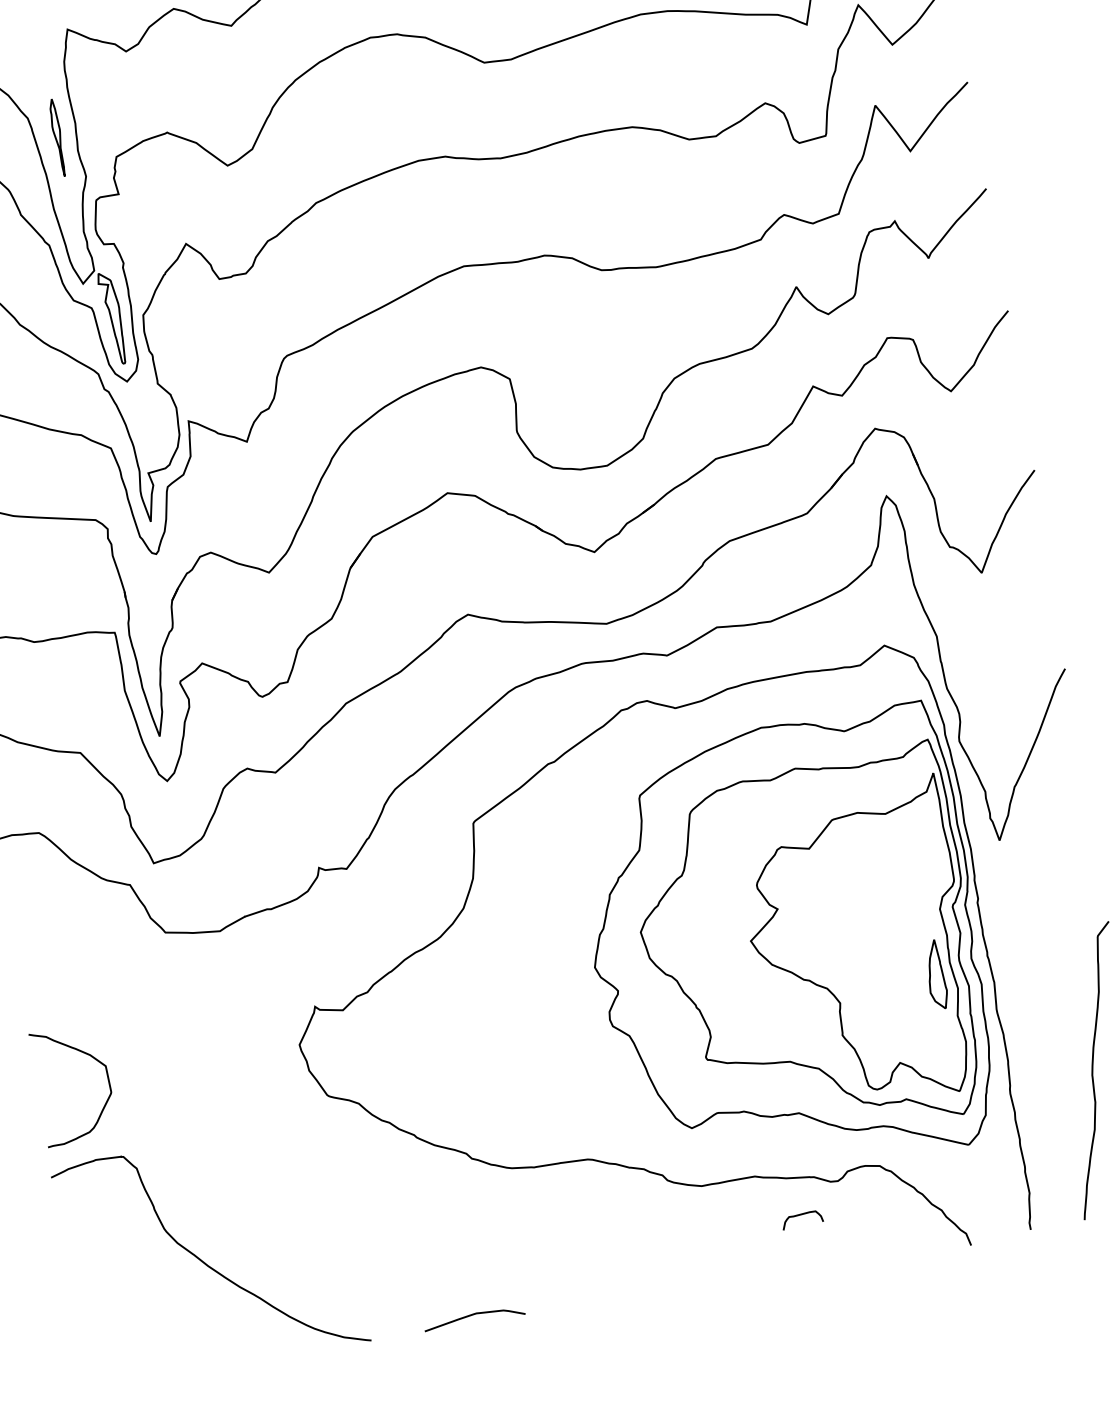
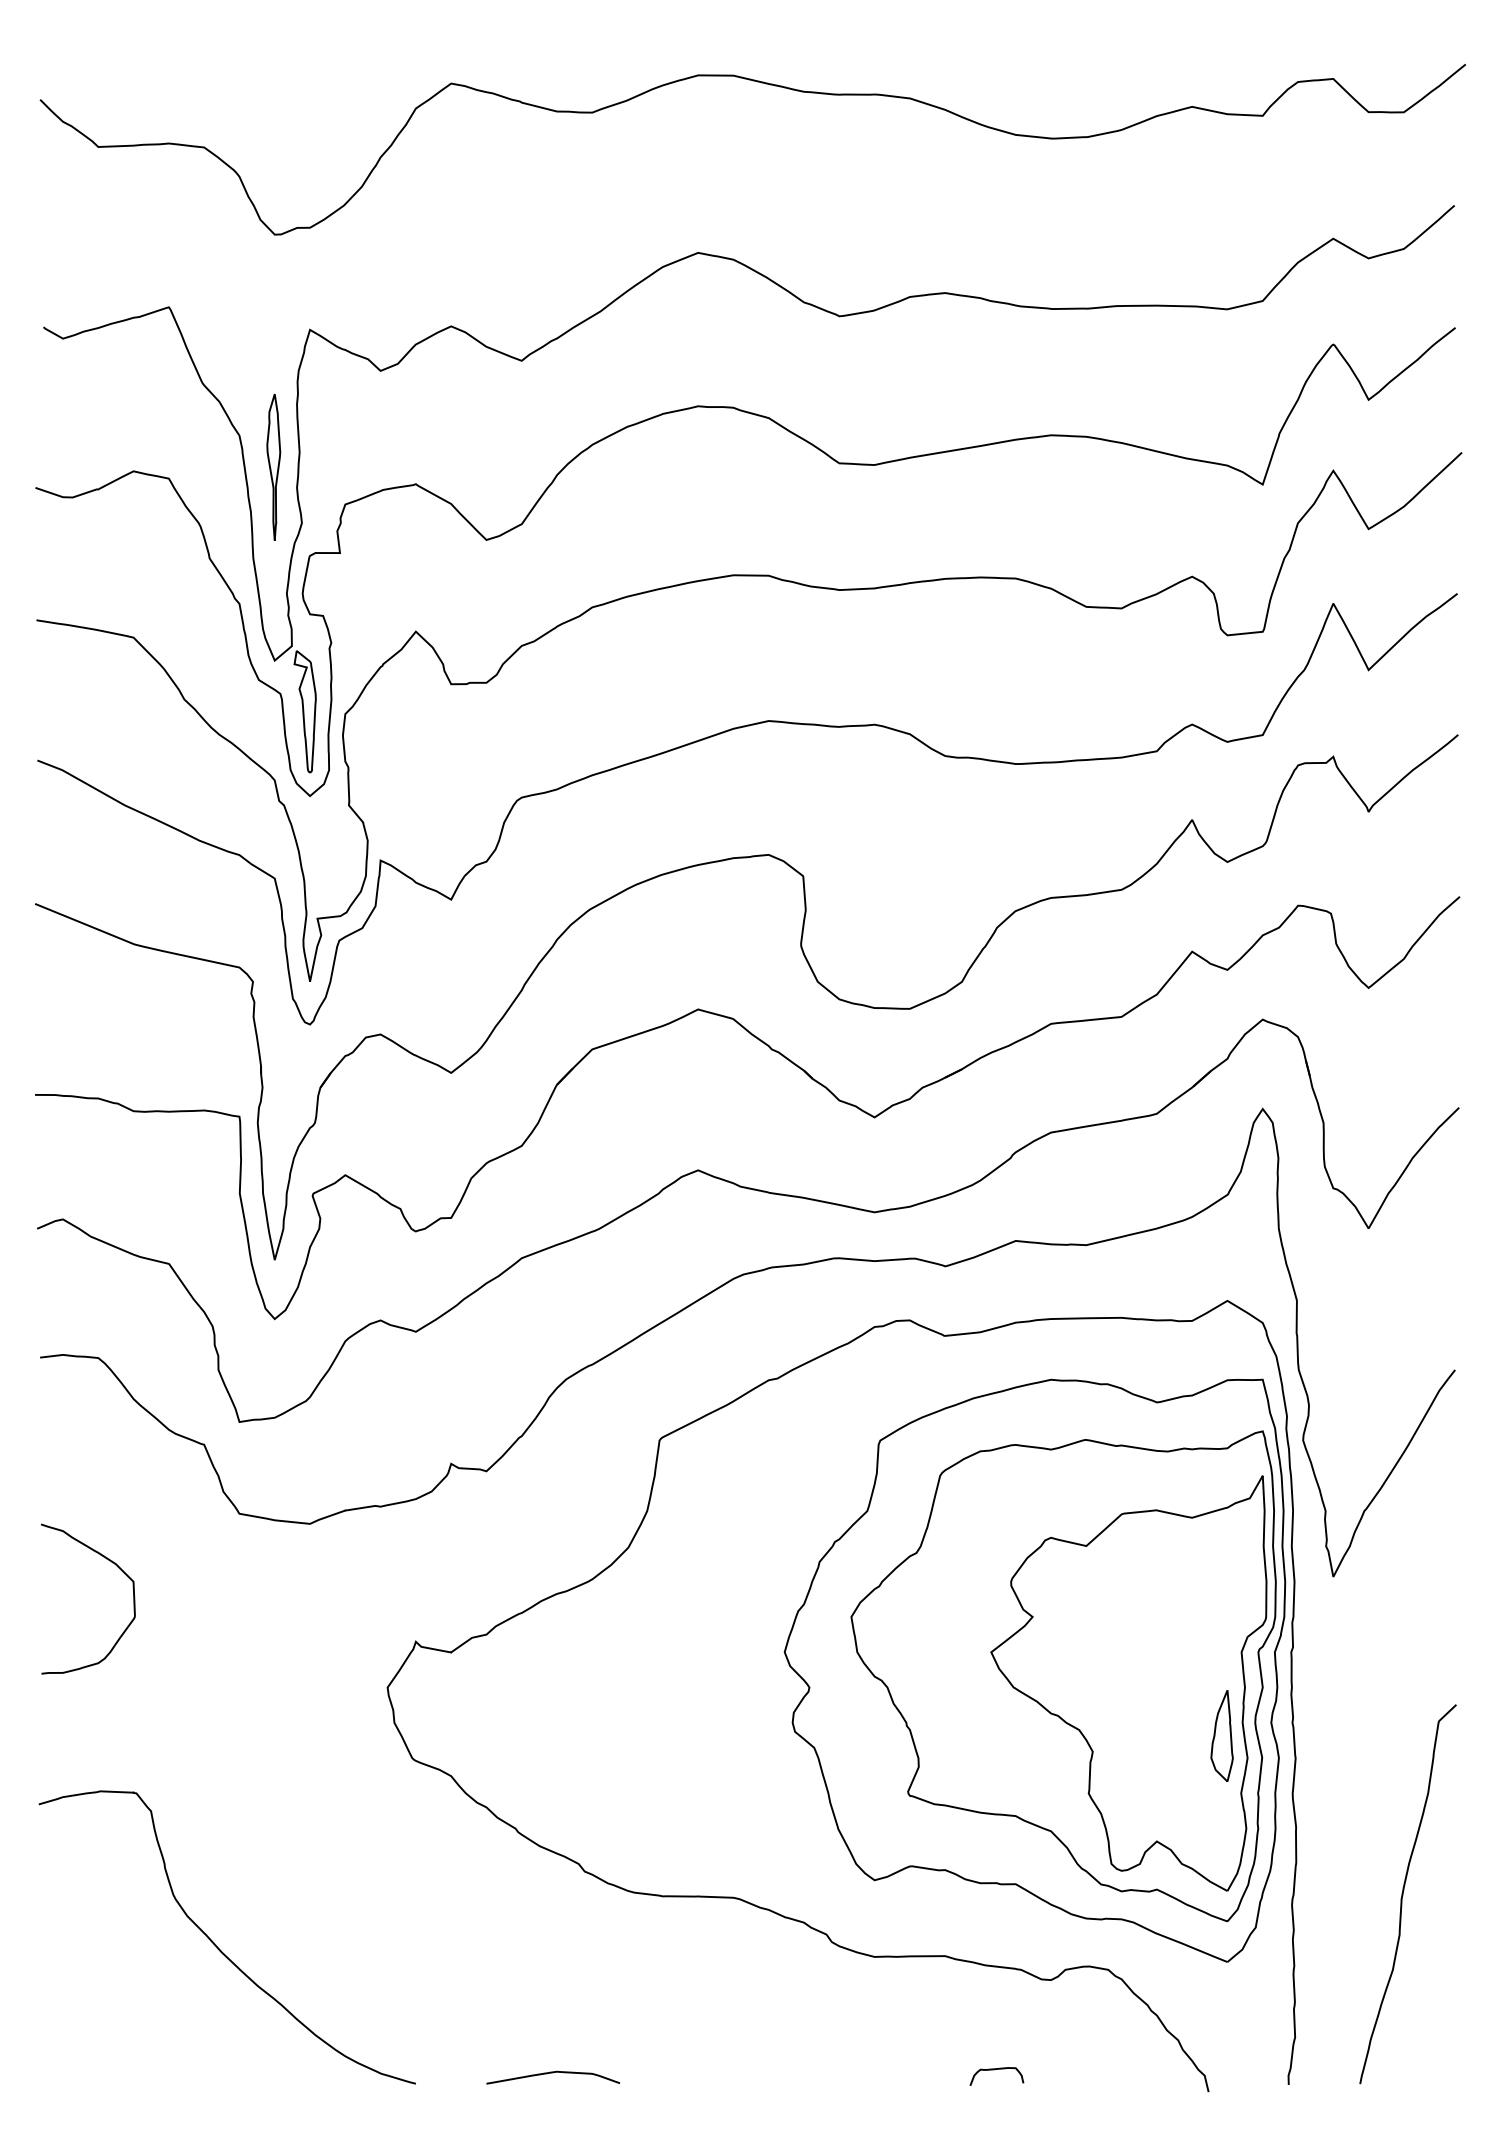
part: (57, 137) -> (273, 466), size x1.43
curve: (92, 1058) -> (118, 1568), moved
curve: (799, 1215) -> (994, 2070), moved

